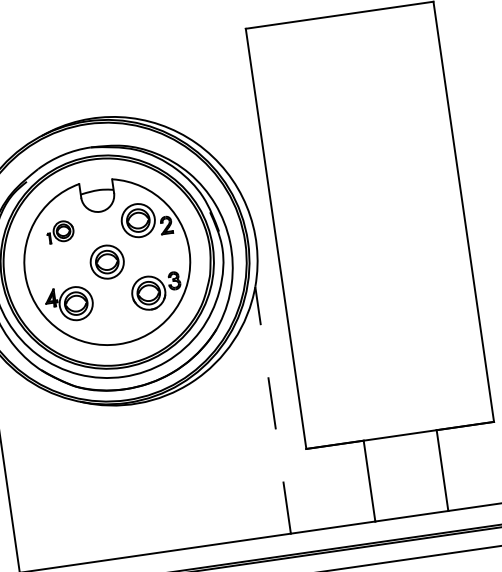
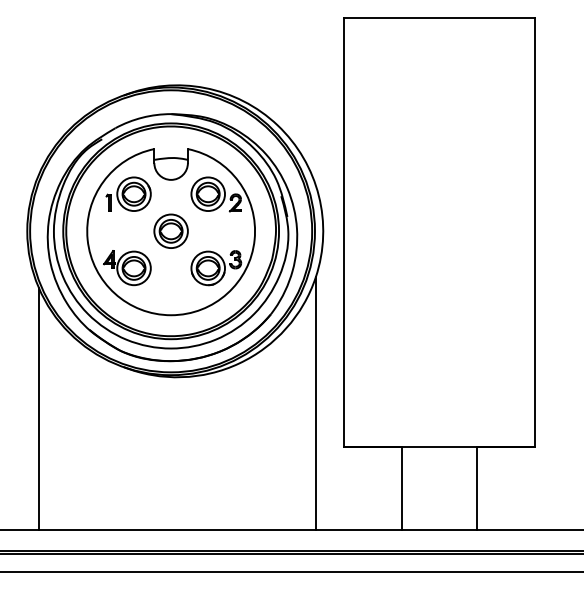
part: (60, 231) -> (128, 193), size x1.67
line: (272, 410) -> (315, 403), dashed -> solid

